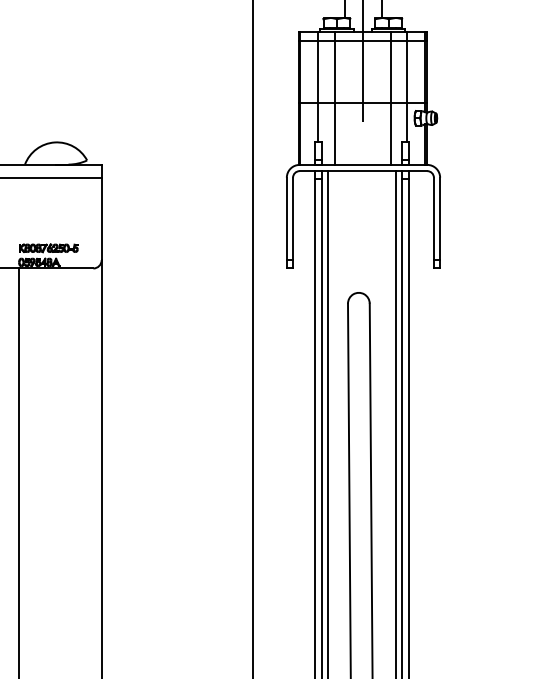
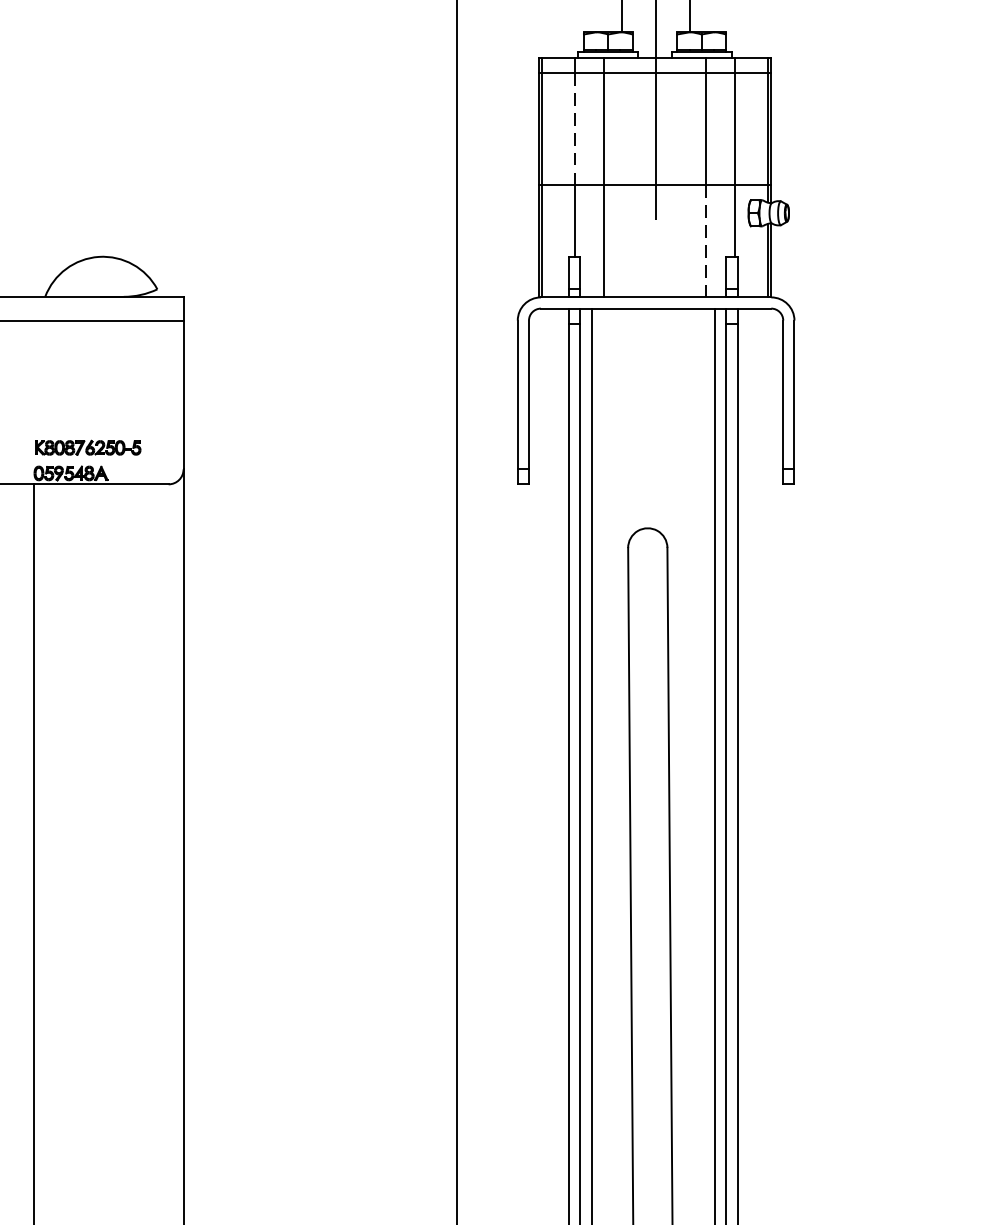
line: (318, 71) -> (574, 128), solid -> dashed
line: (391, 133) -> (706, 240), solid -> dashed

